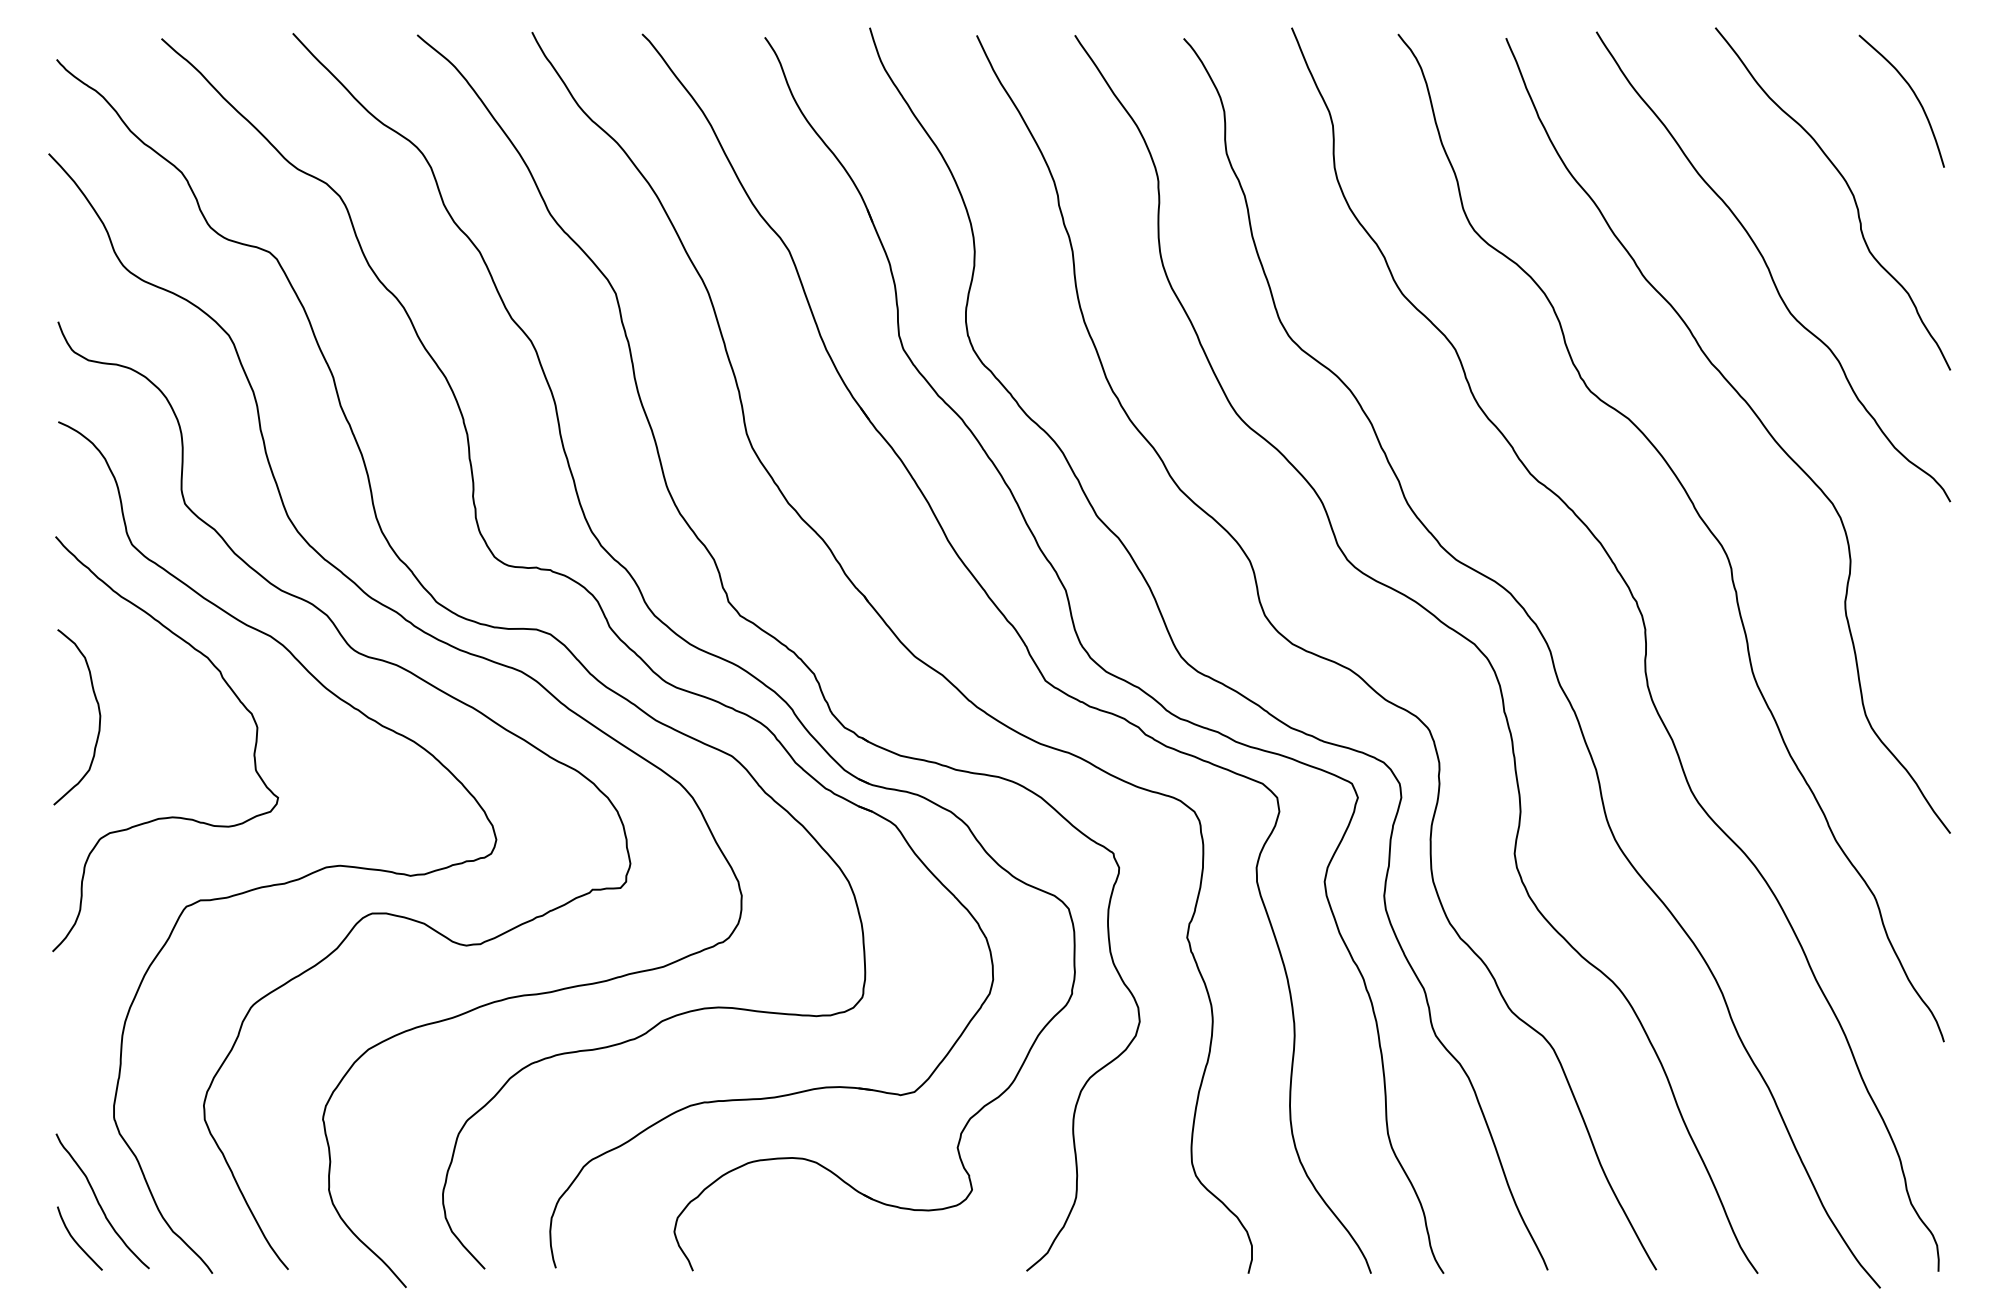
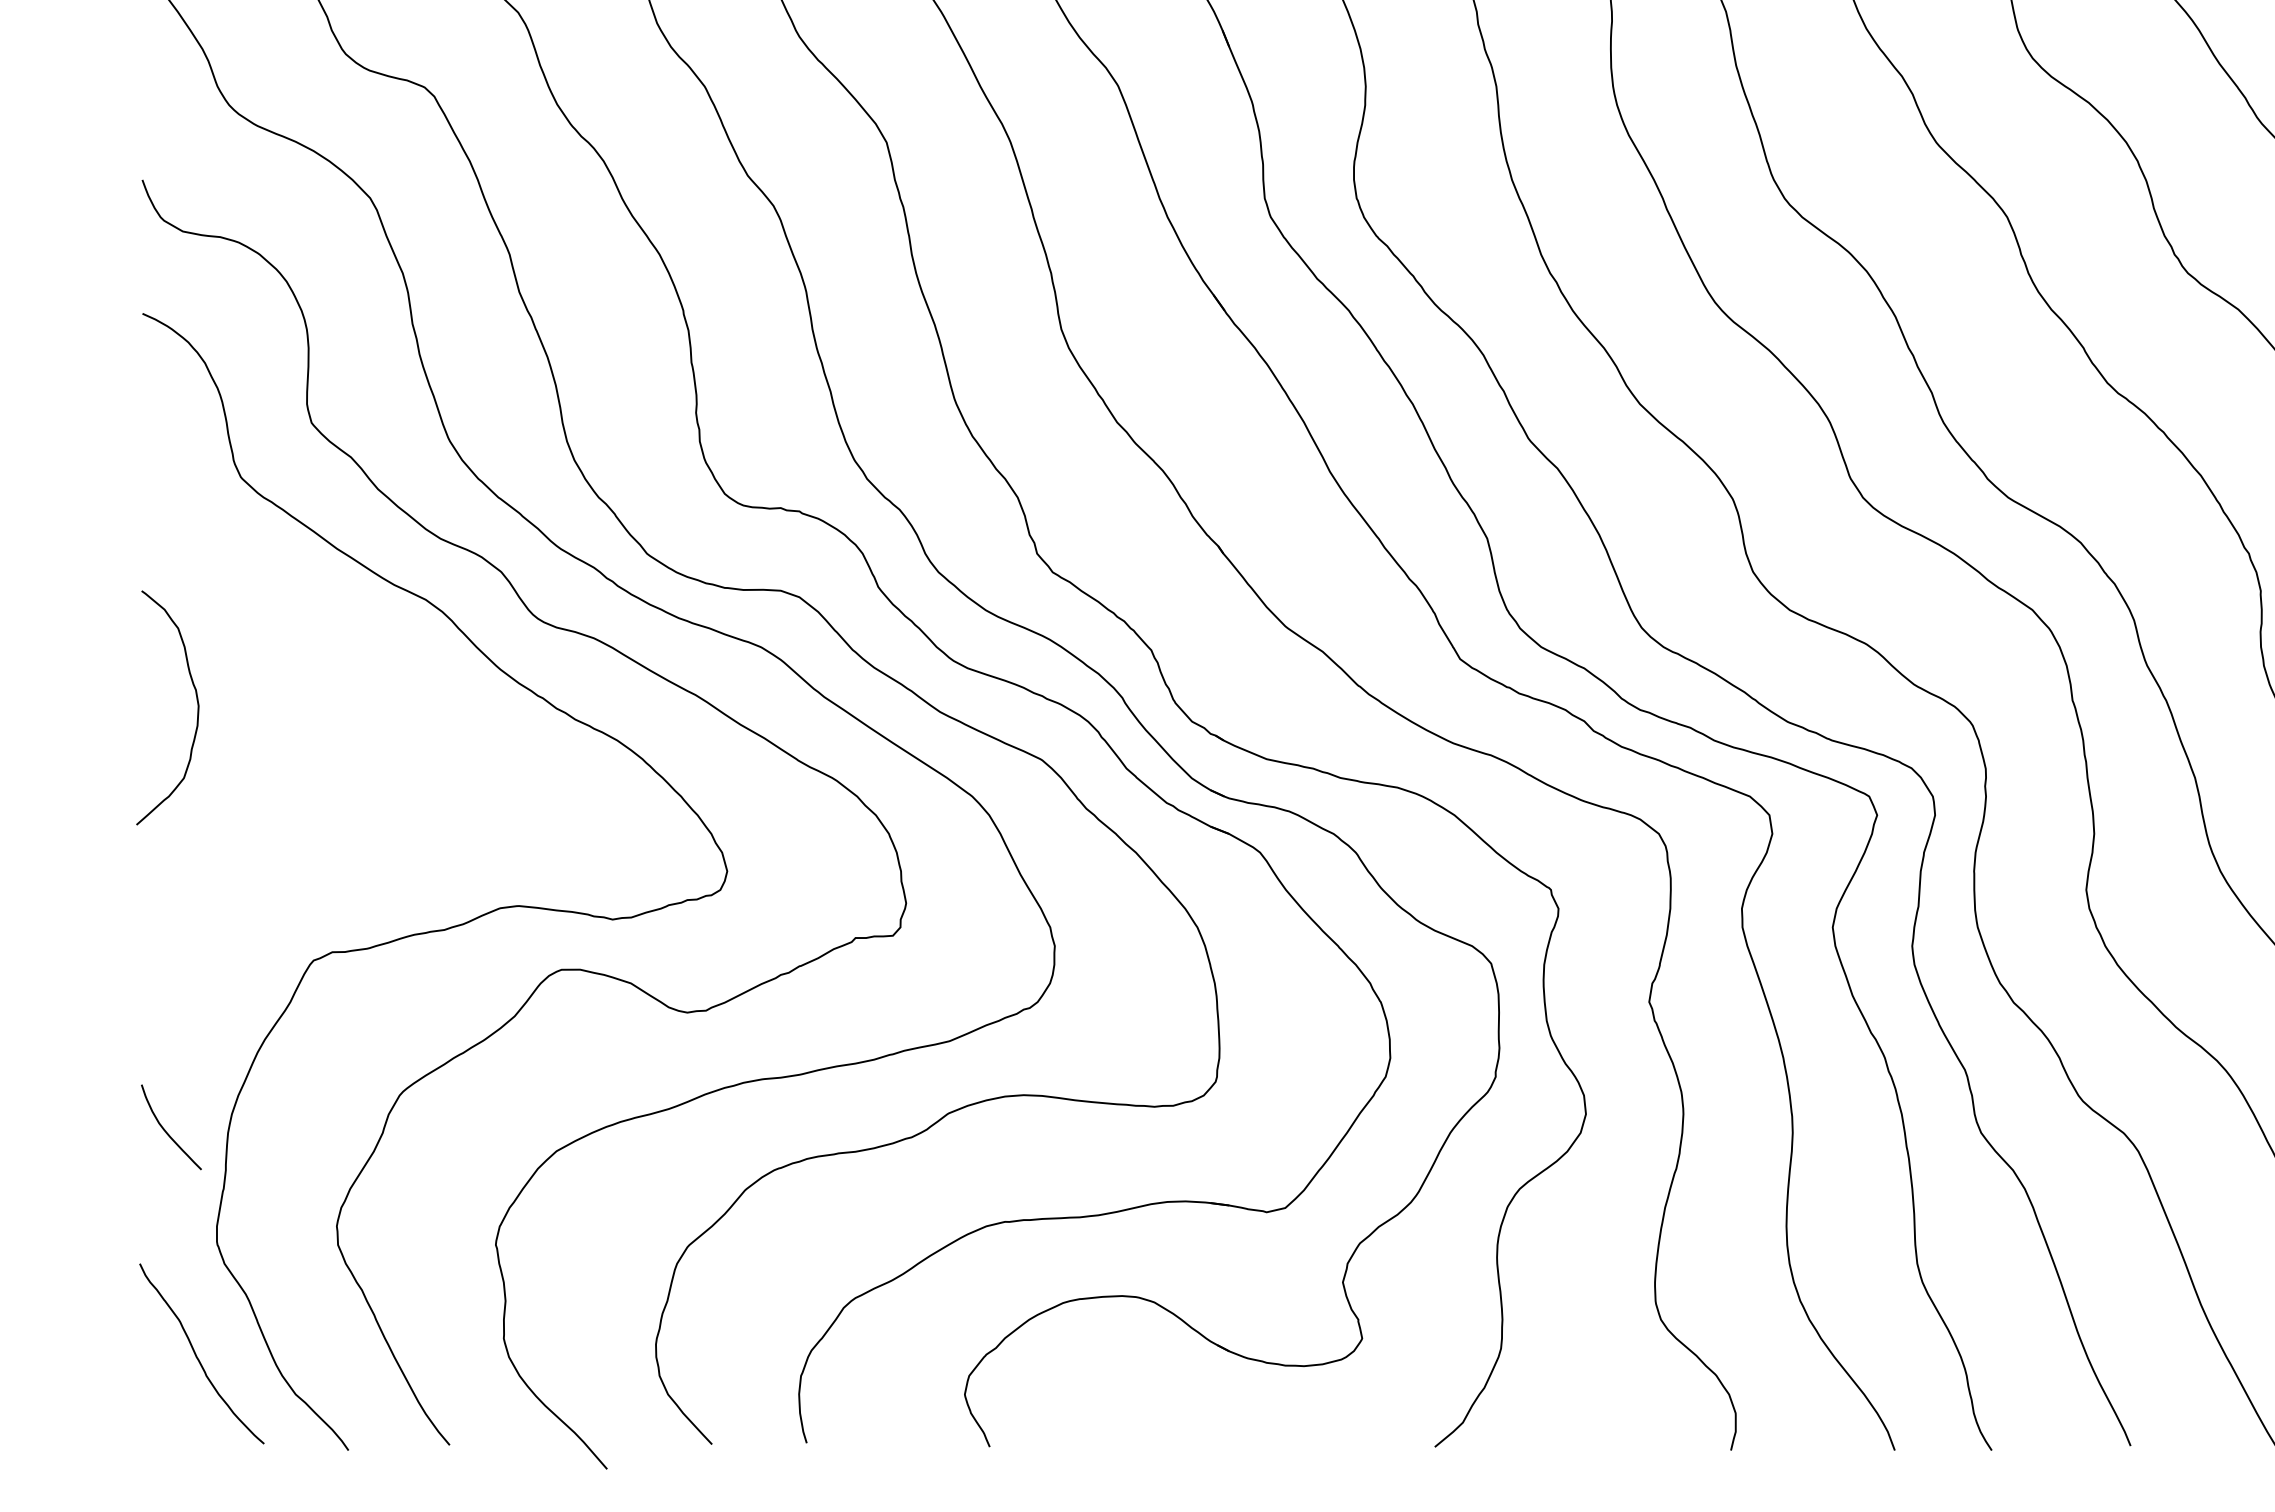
curve: (169, 816) -> (290, 840), removed
curve: (76, 1241) -> (166, 1131), moved

